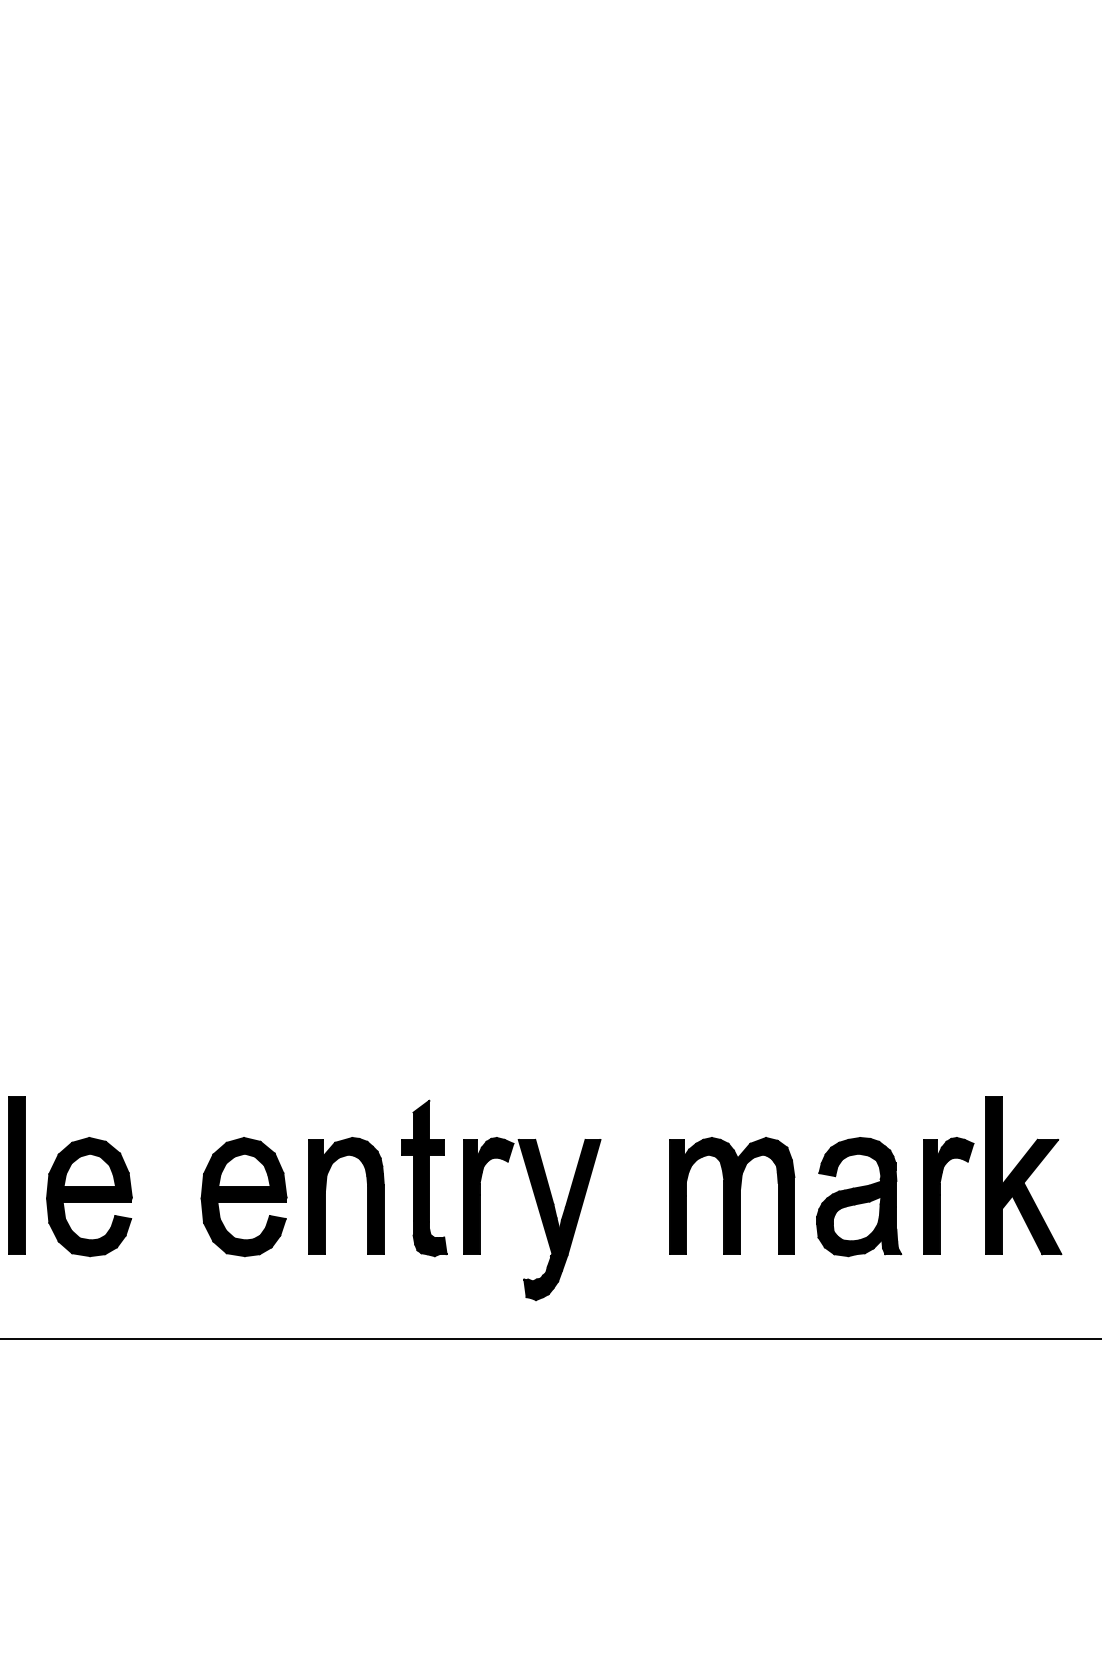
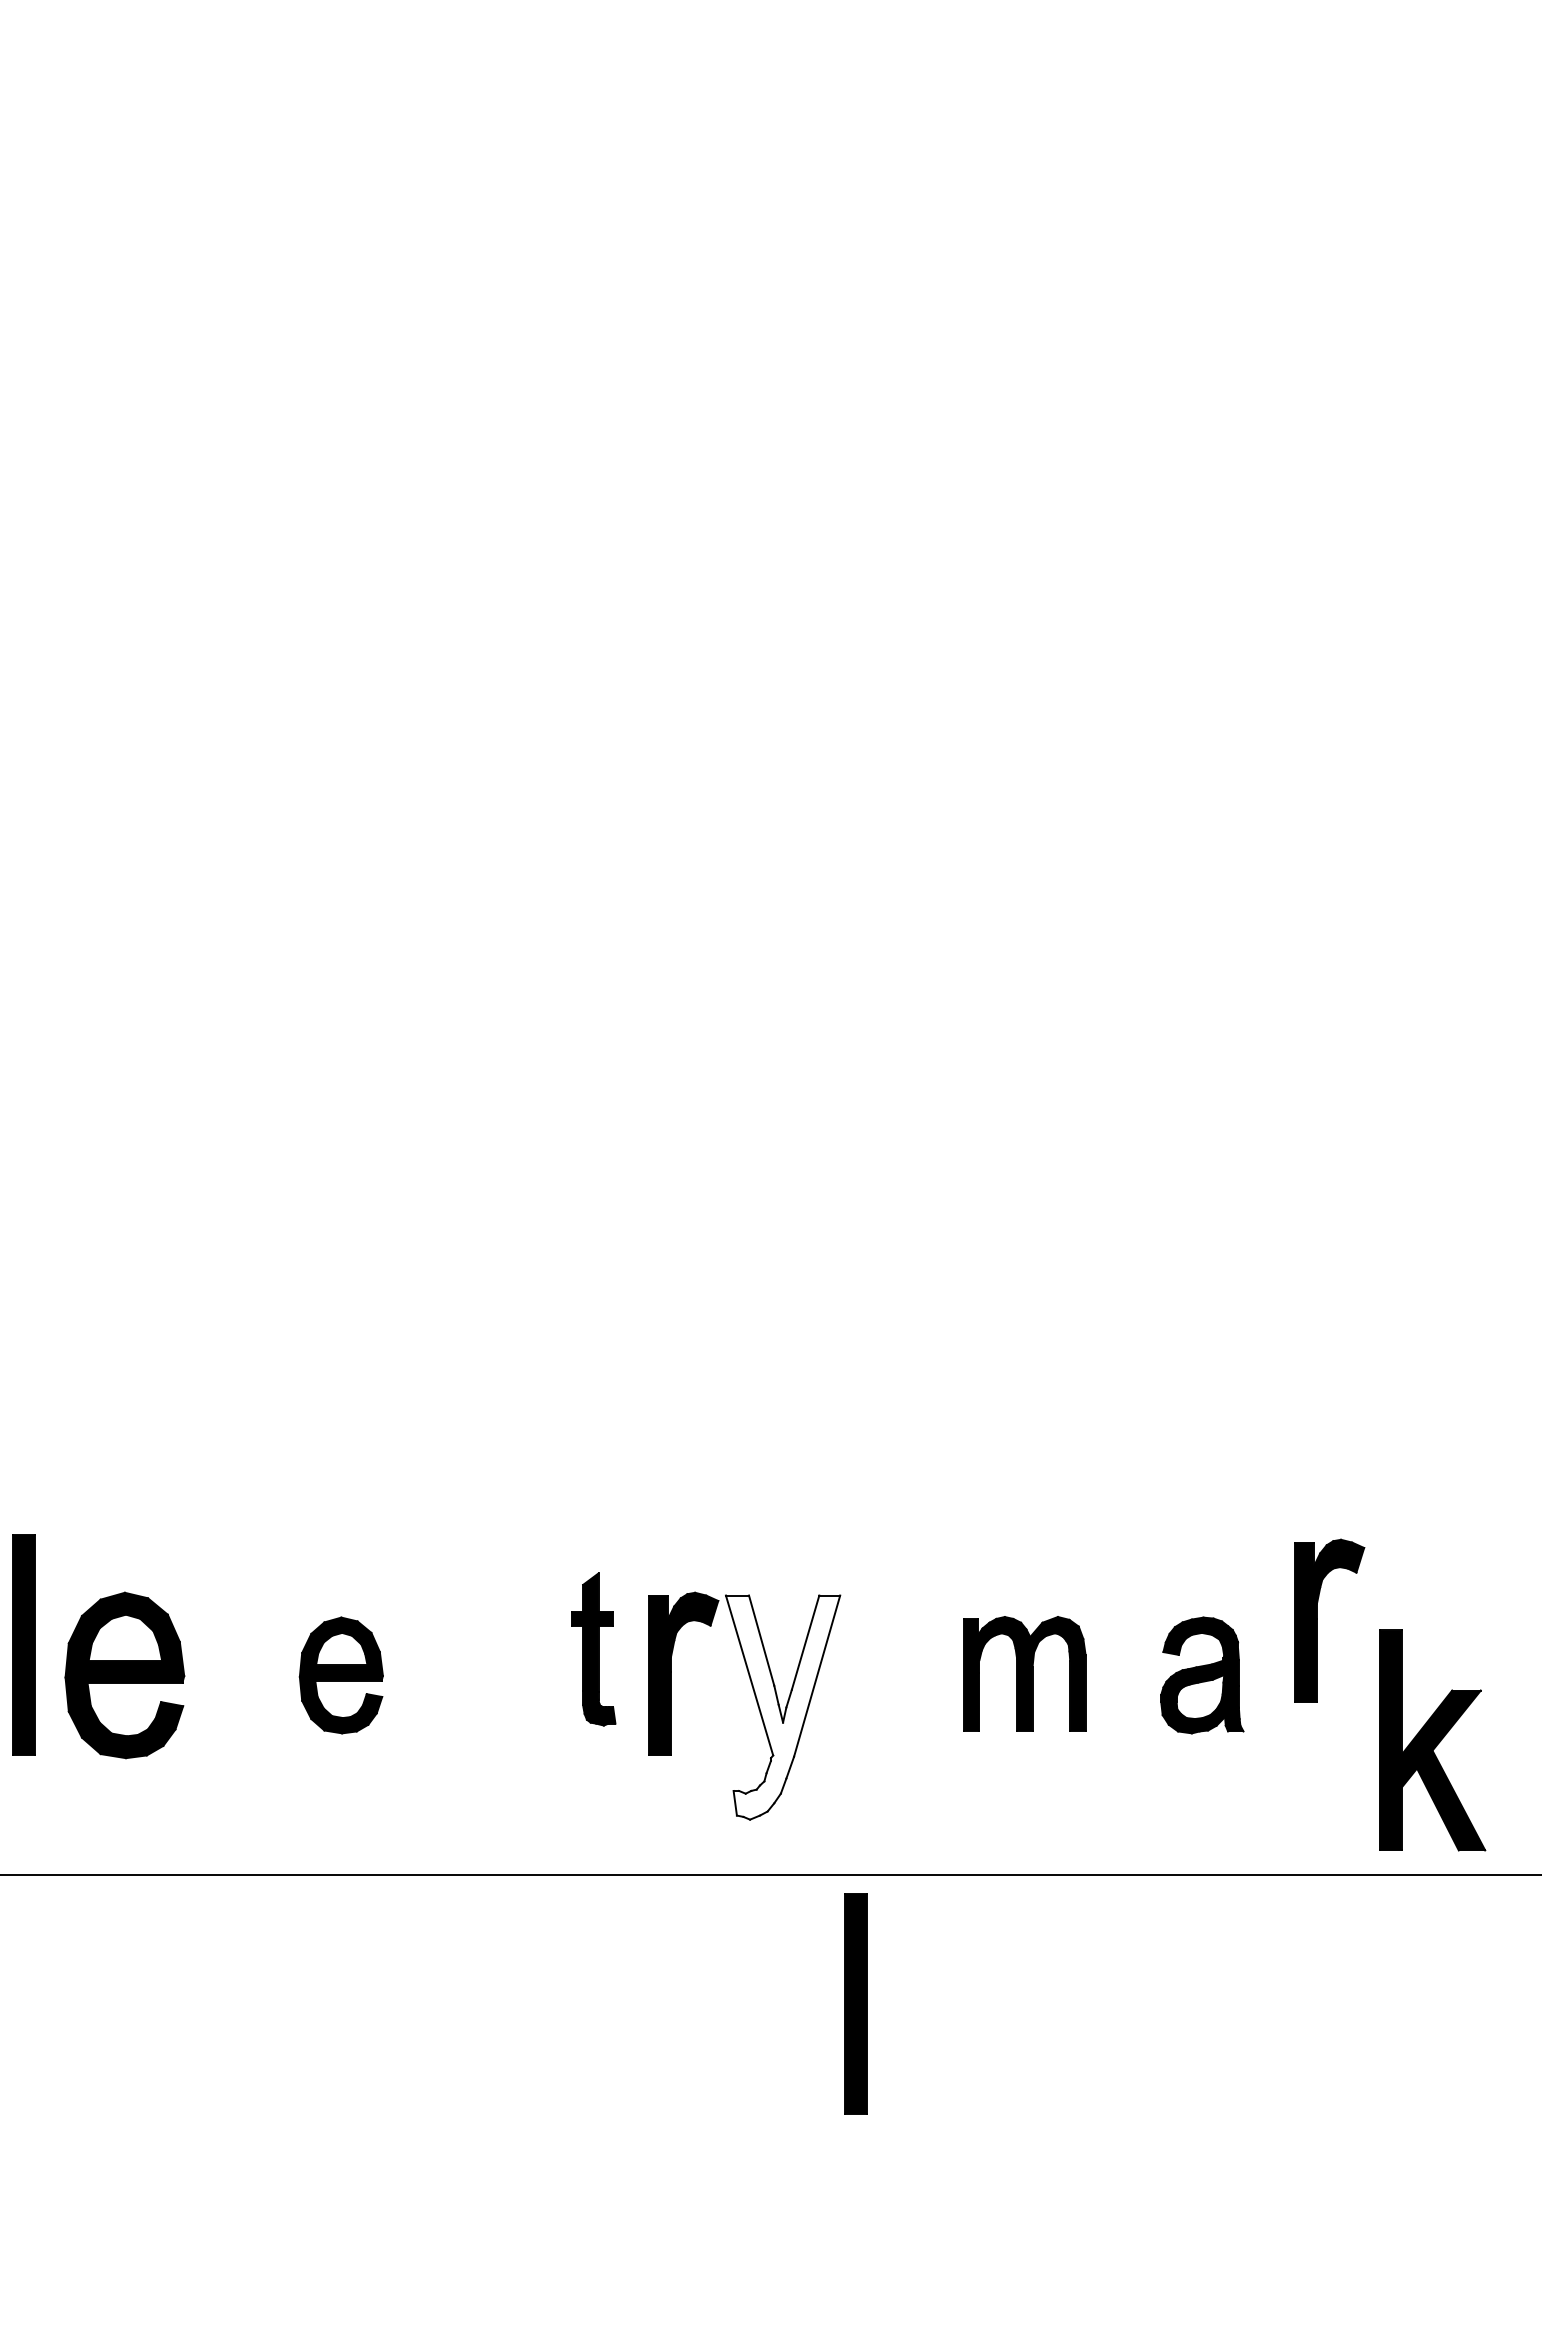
part: (1023, 1175) -> (1432, 1740), moved
part: (424, 1178) -> (593, 1649), size x0.7
part: (325, 1195) -> (455, 1673), removed
part: (732, 1195) -> (1024, 1673), size x0.7
part: (939, 1195) -> (1317, 1620), moved
part: (244, 1197) -> (341, 1675), size x0.7
part: (859, 1197) -> (1202, 1675), size x0.7
fill: (559, 1219) -> (782, 1707), removed
part: (611, 1431) -> (855, 2003), added

